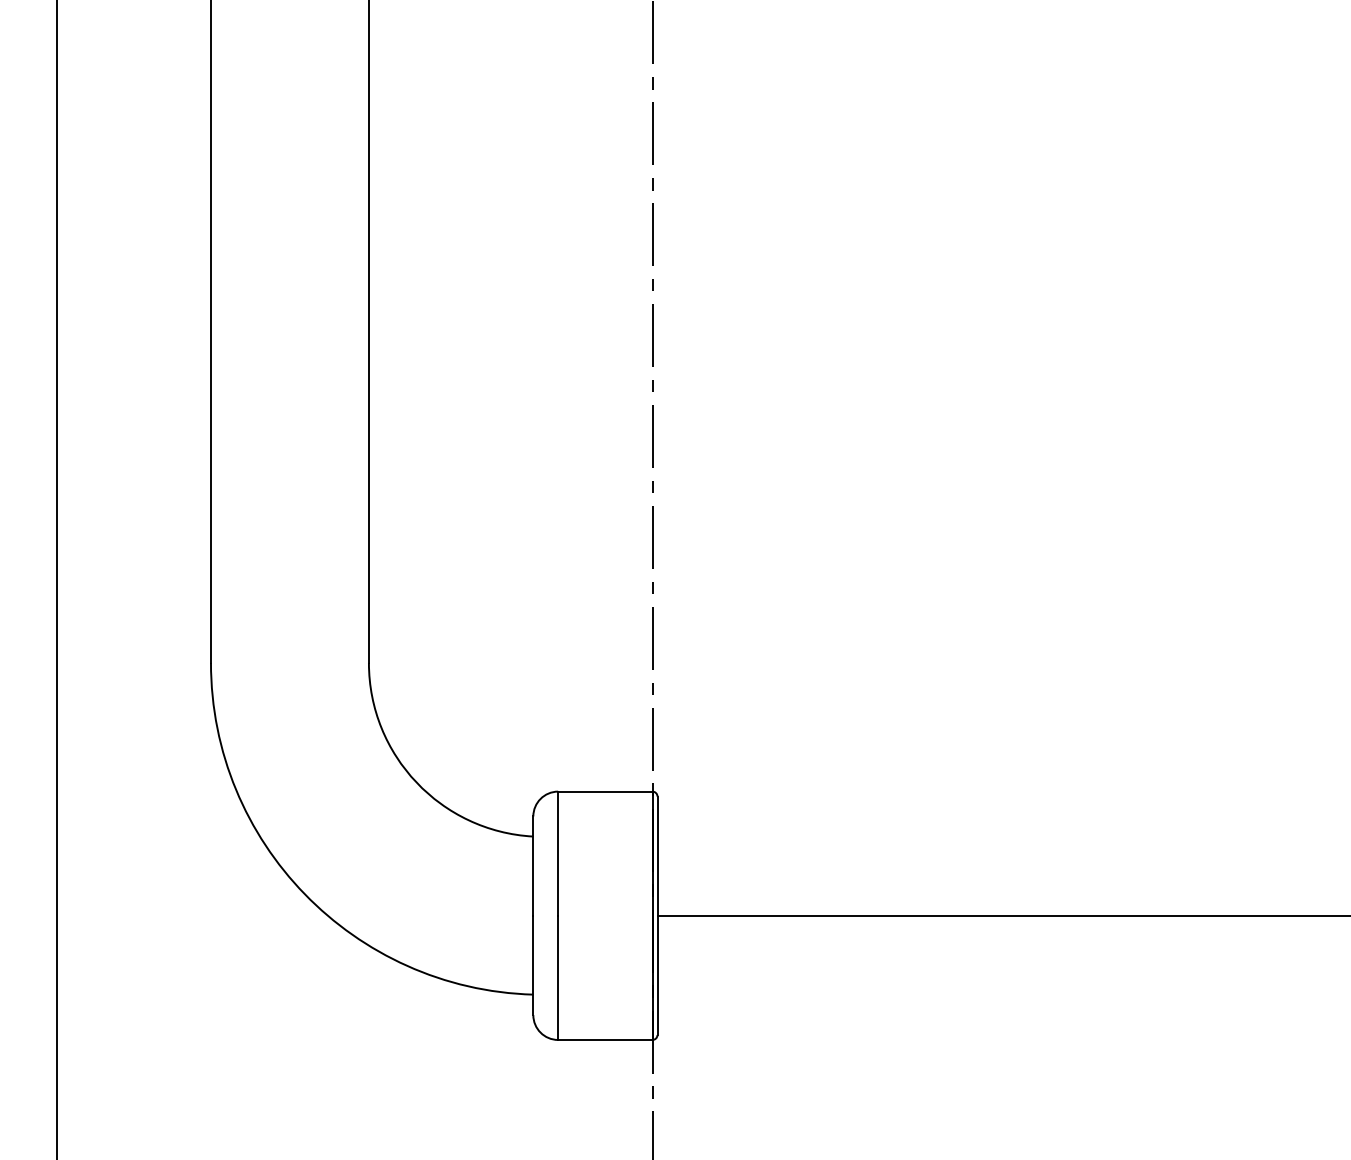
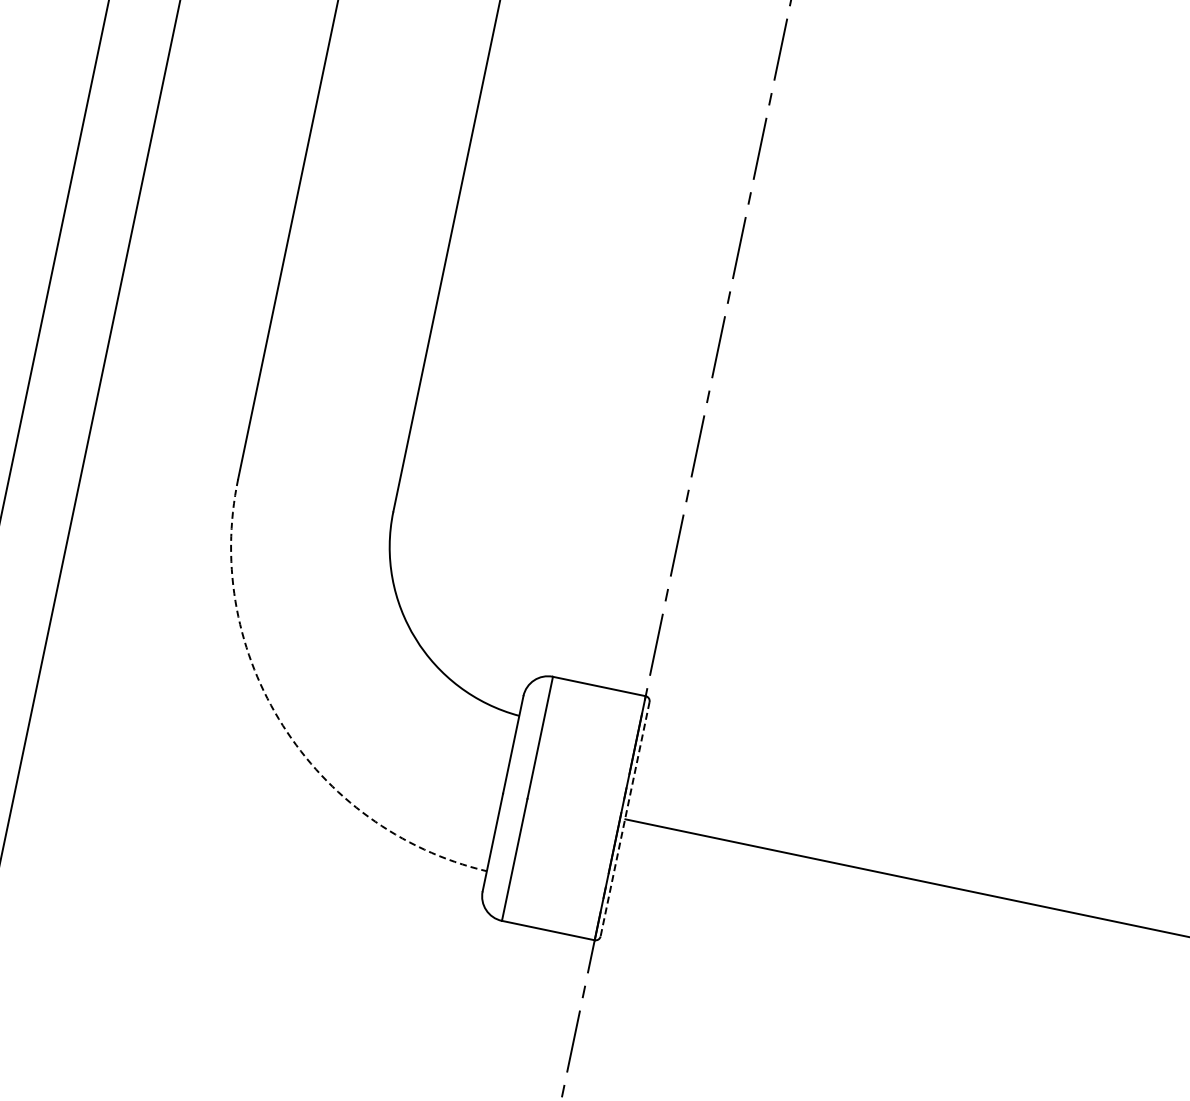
arc: (304, 894) -> (282, 725), solid -> dashed
line: (657, 916) -> (624, 819), solid -> dashed

